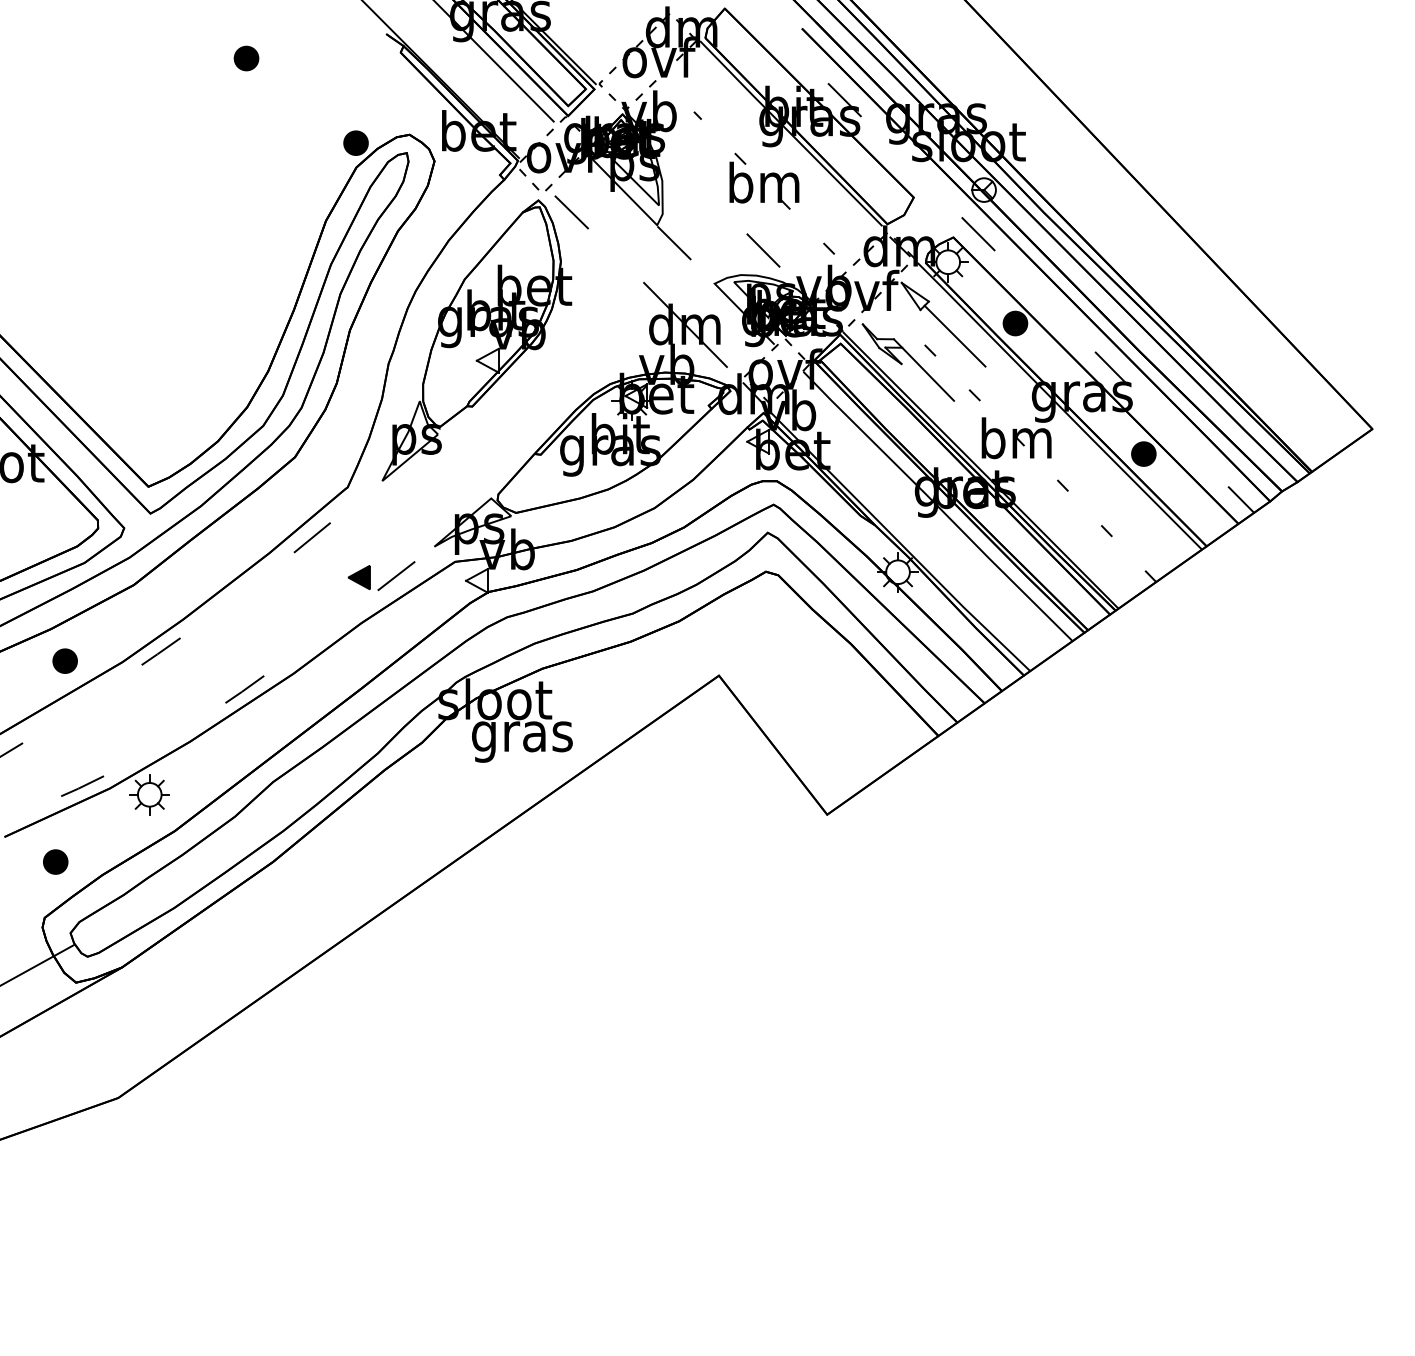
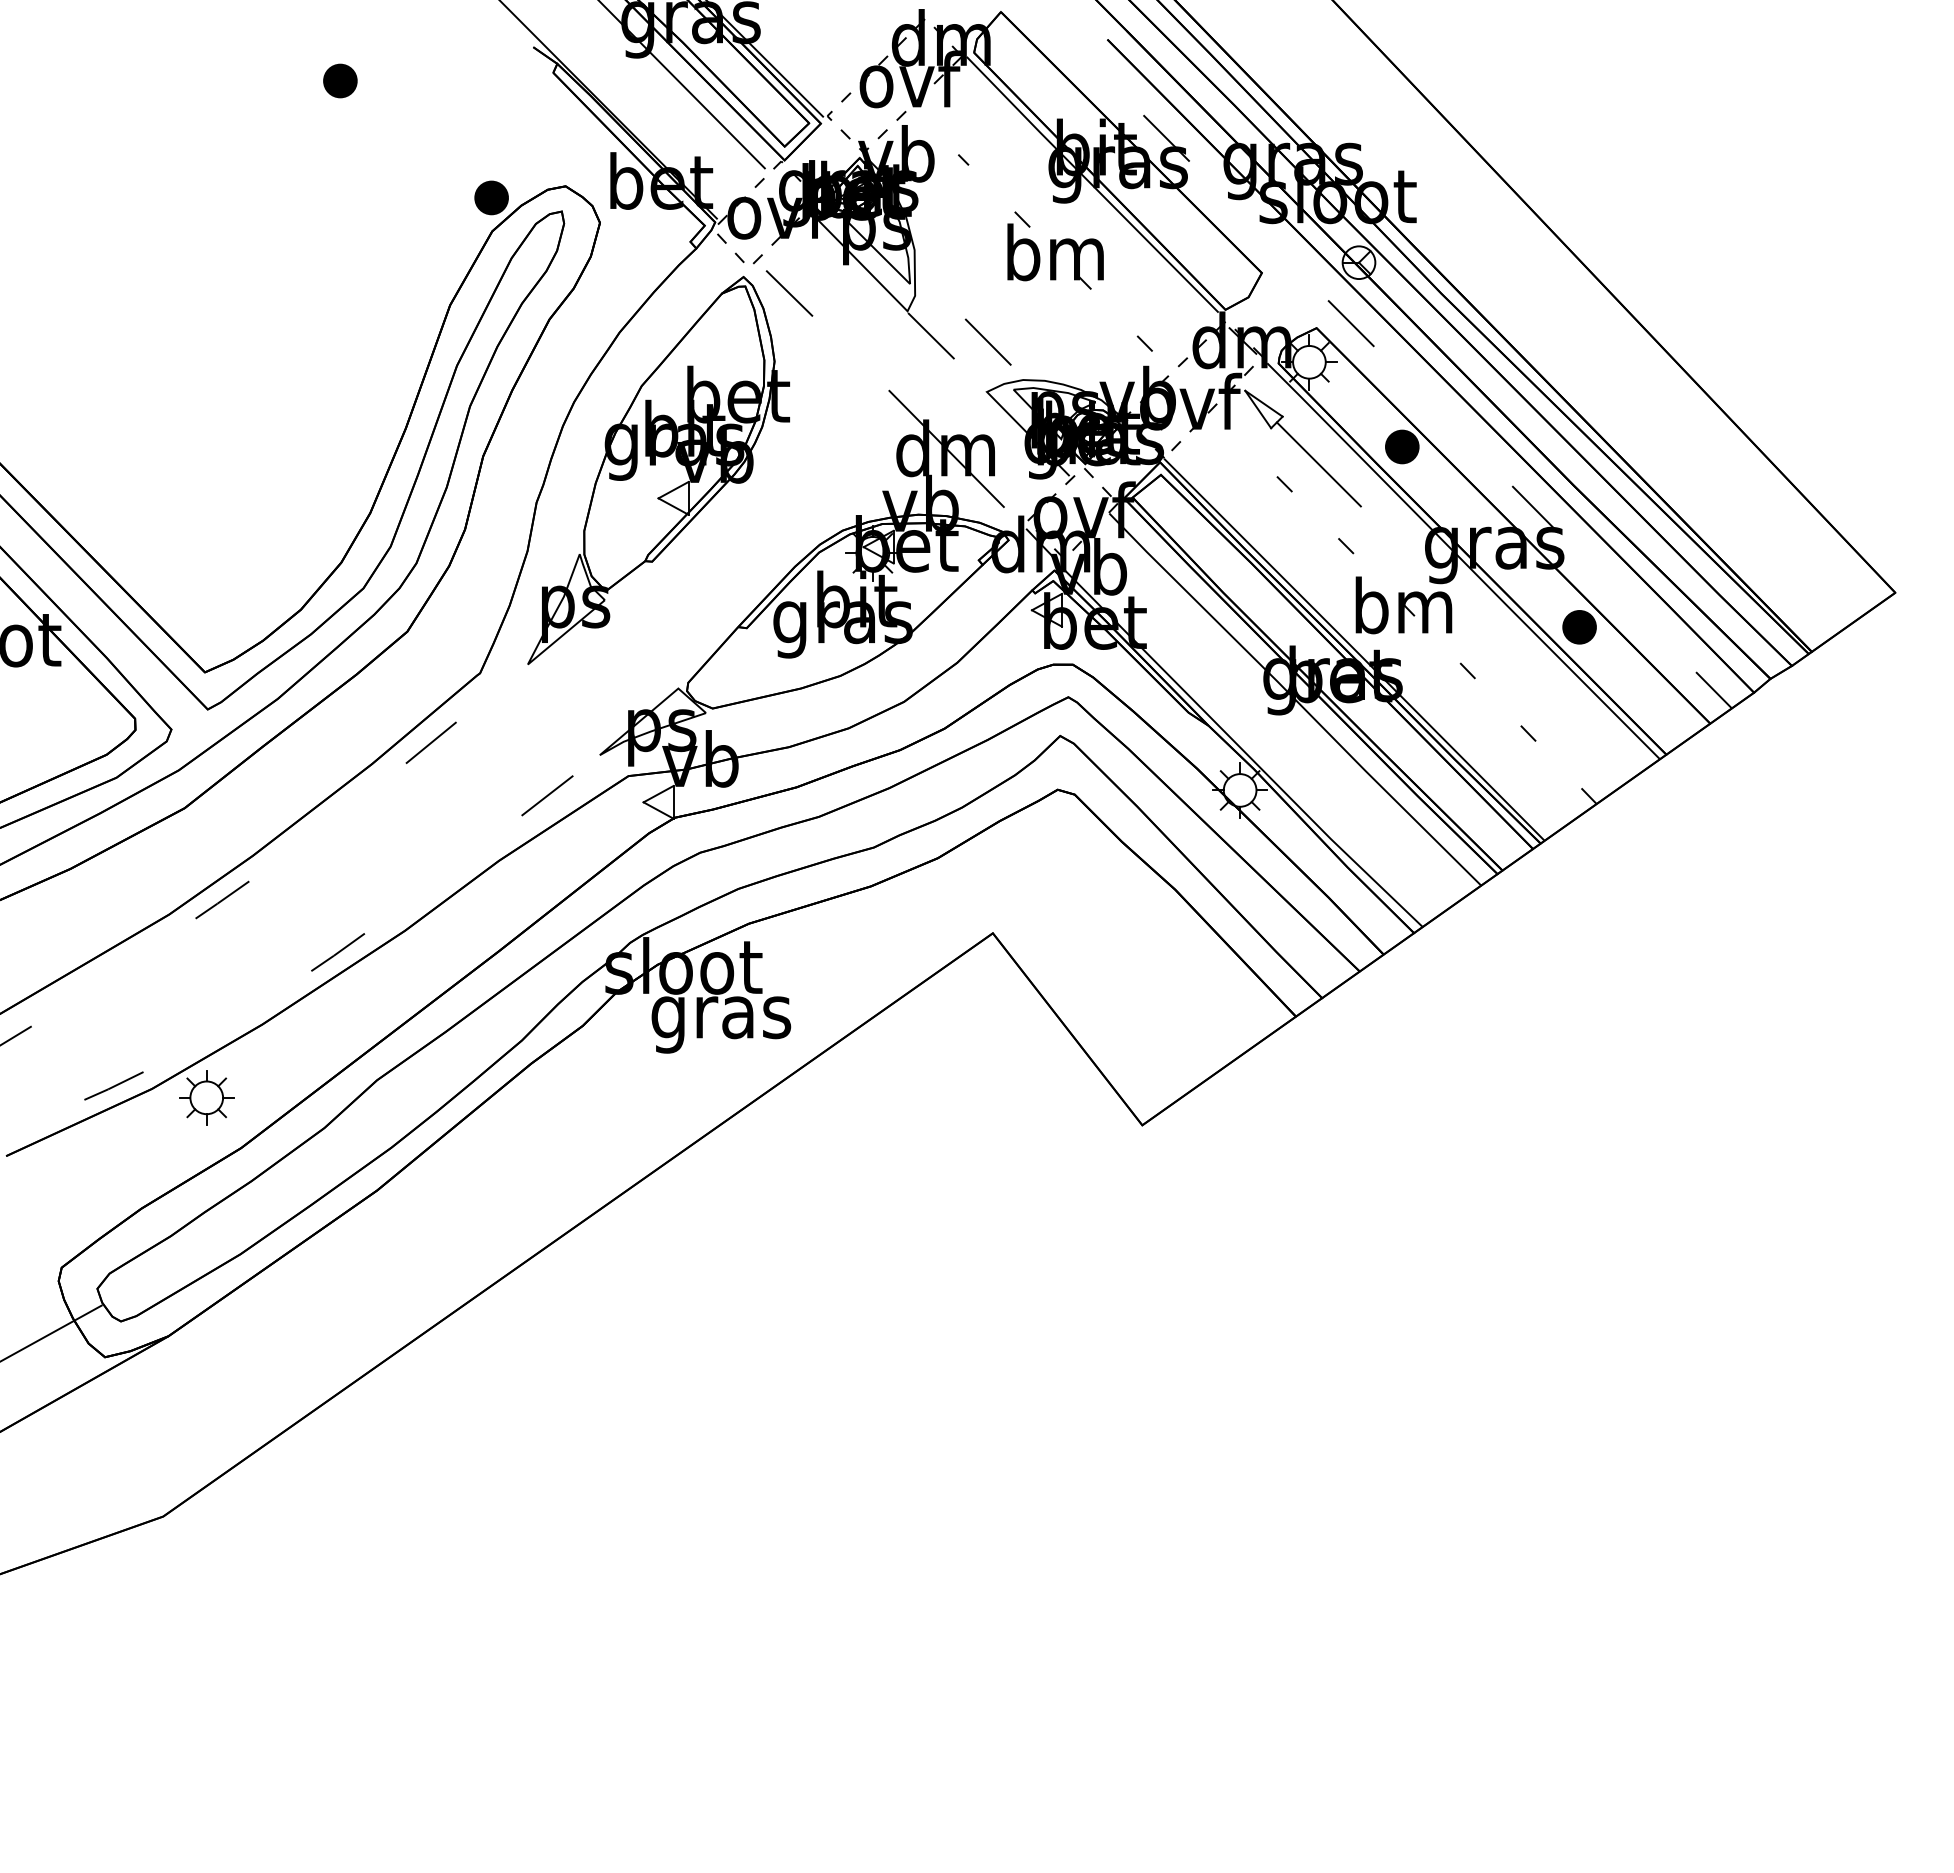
line: (762, 250) -> (987, 341), moved
part: (912, 358) -> (1259, 495), removed
part: (358, 577) -> (495, 797), removed
part: (64, 661) -> (89, 913), removed
part: (55, 861) -> (76, 1190), removed

